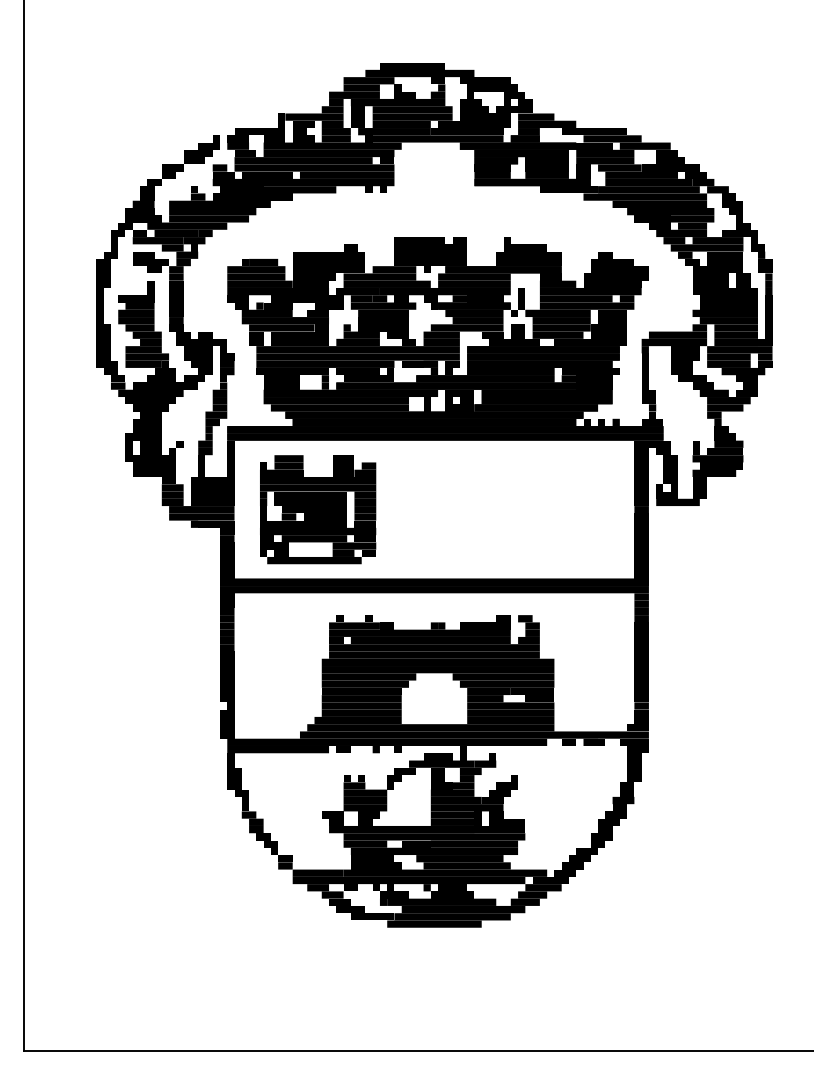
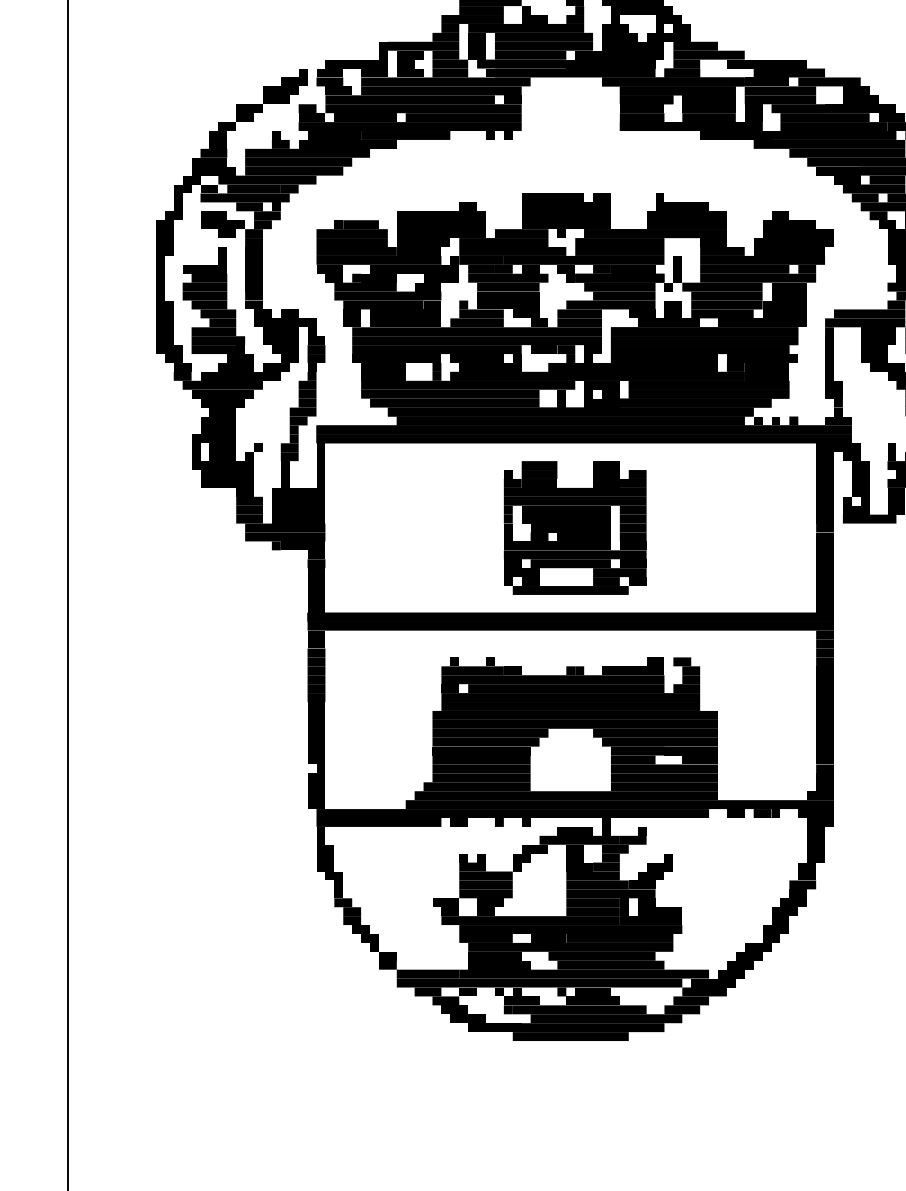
part: (318, 509) -> (575, 527), moved

